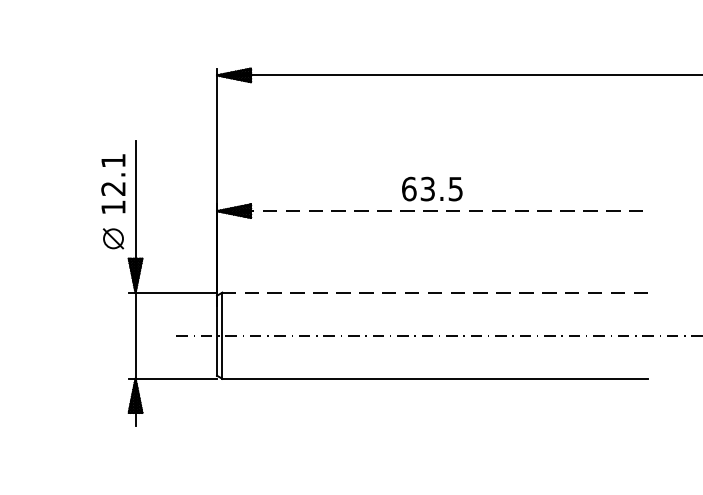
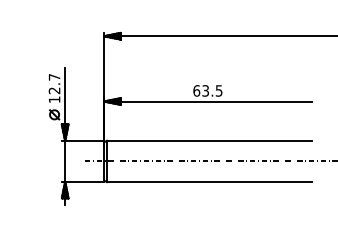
text: (113, 161) -> (54, 77), 12.1 -> 12.7
line: (431, 211) -> (207, 101), dashed -> solid
line: (433, 292) -> (208, 140), dashed -> solid

